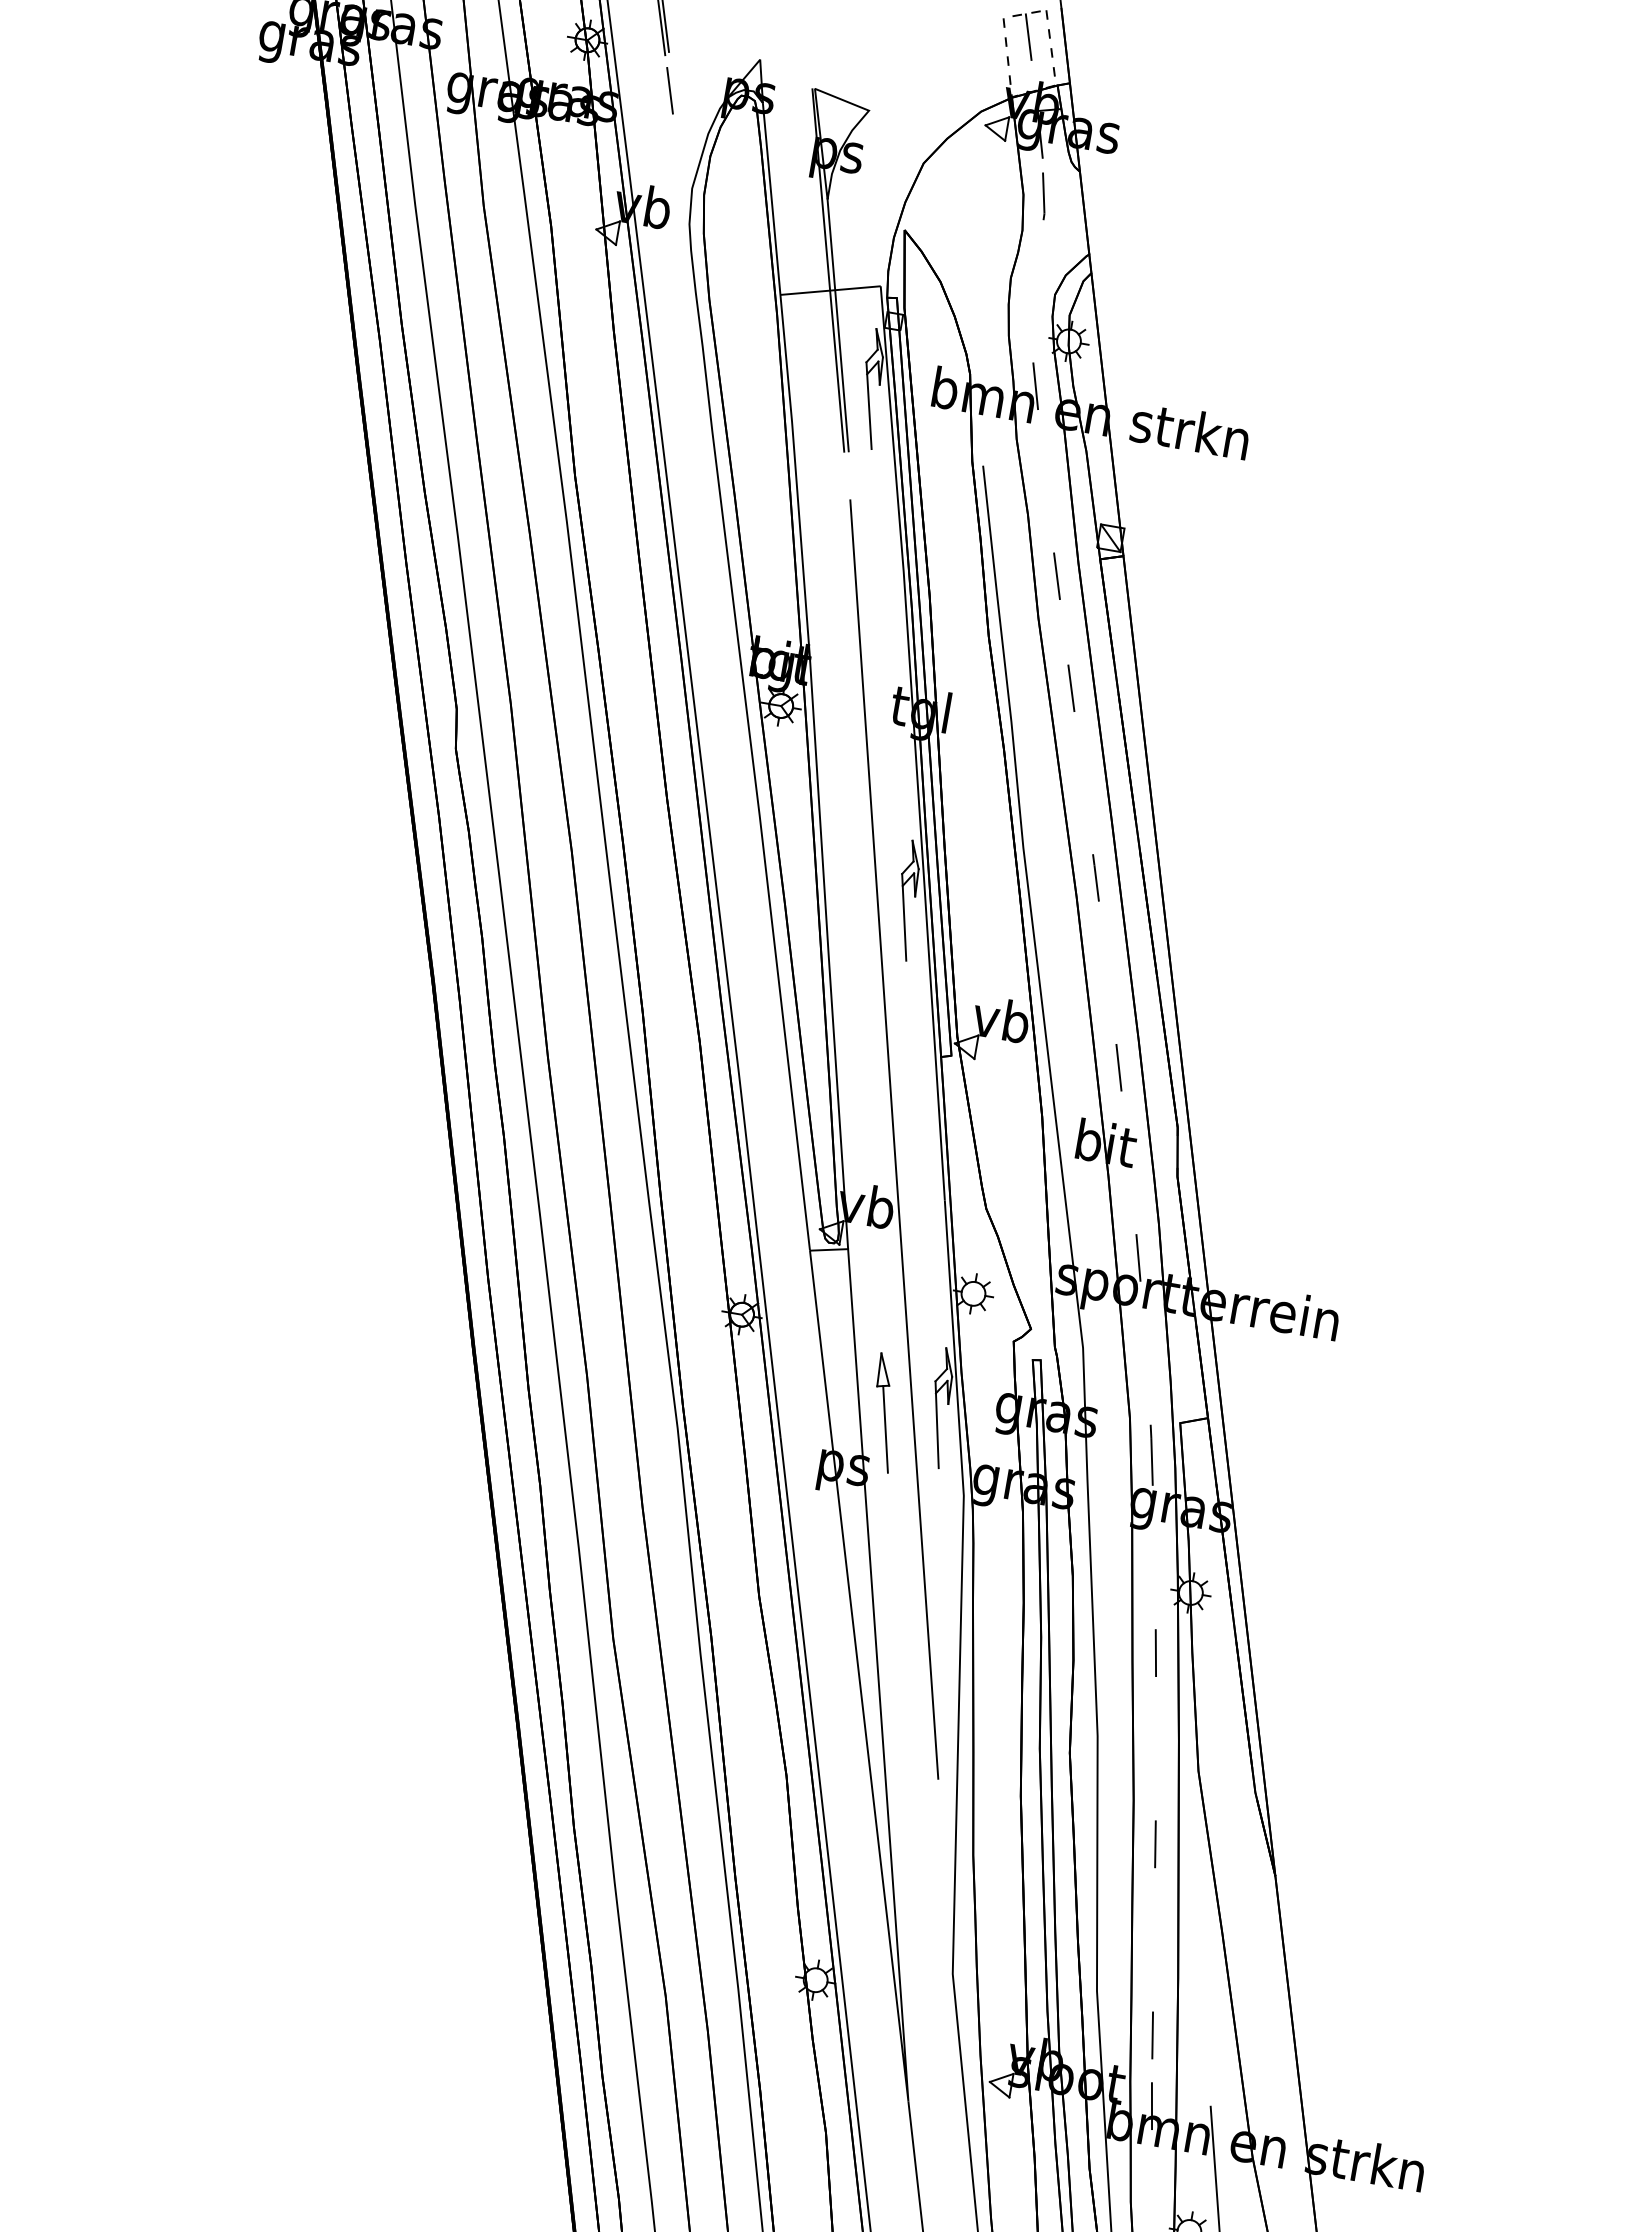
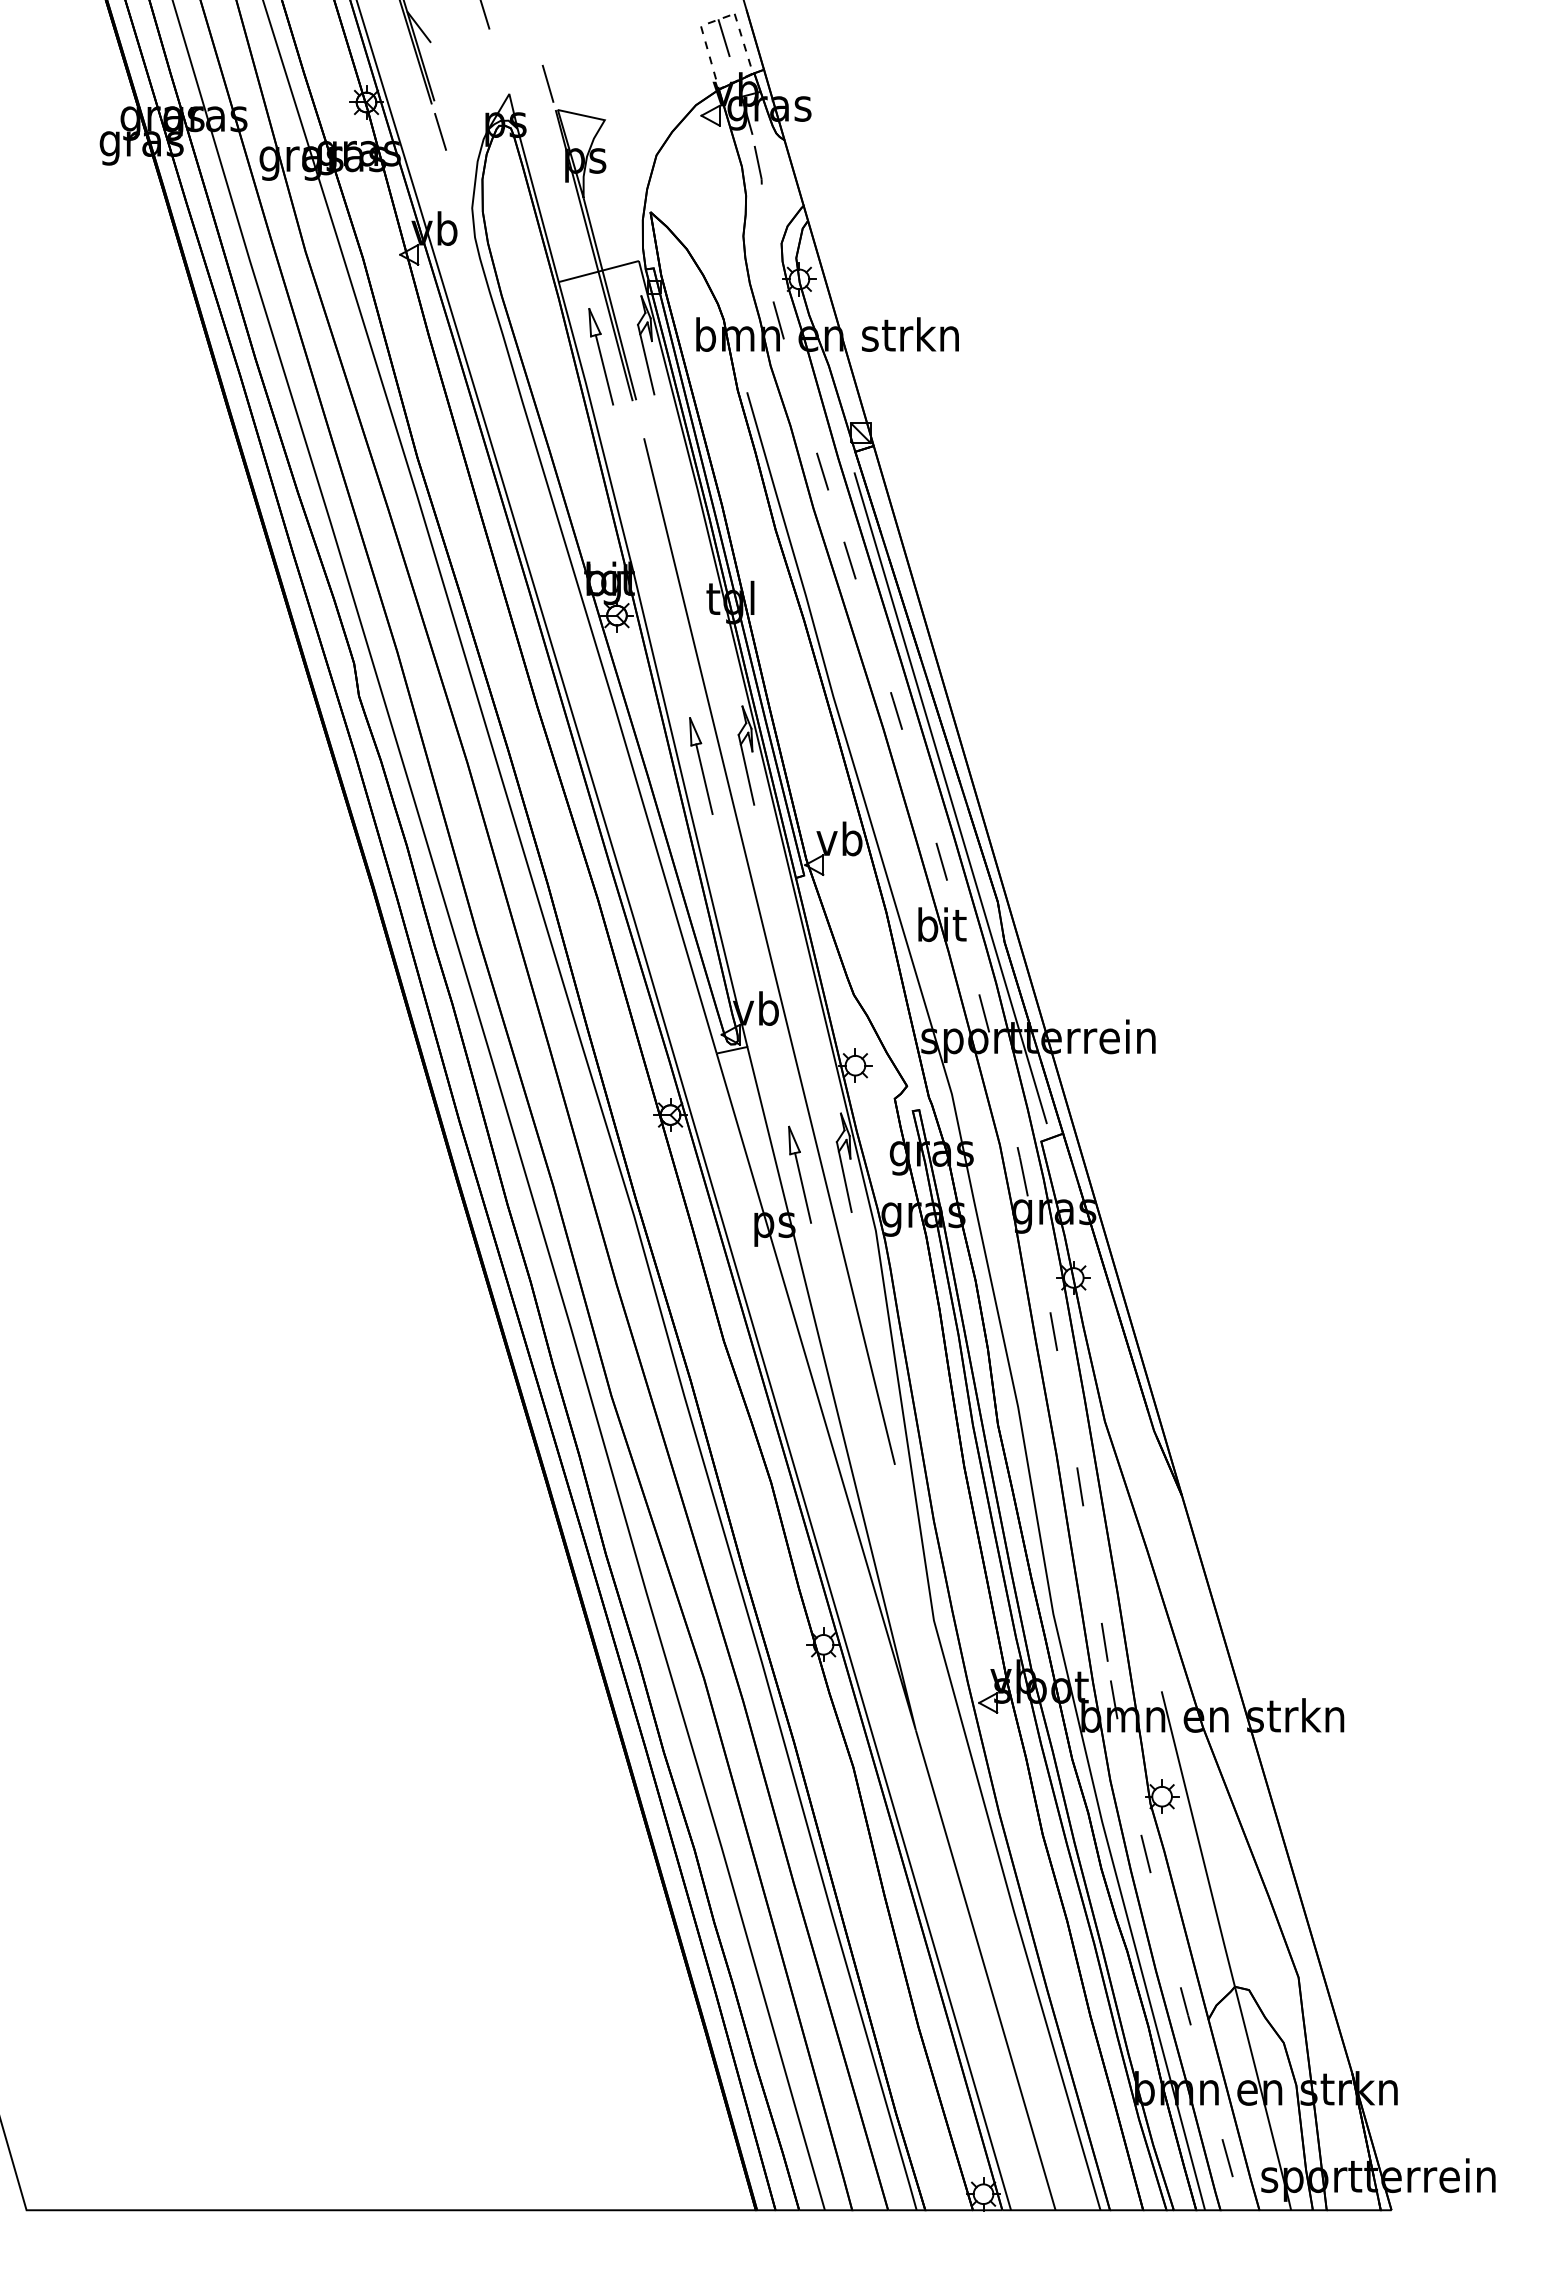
line: (808, 54) -> (547, 83), added
part: (816, 392) -> (601, 356), added
part: (851, 902) -> (701, 765), added
line: (1142, 993) -> (950, 798), added

